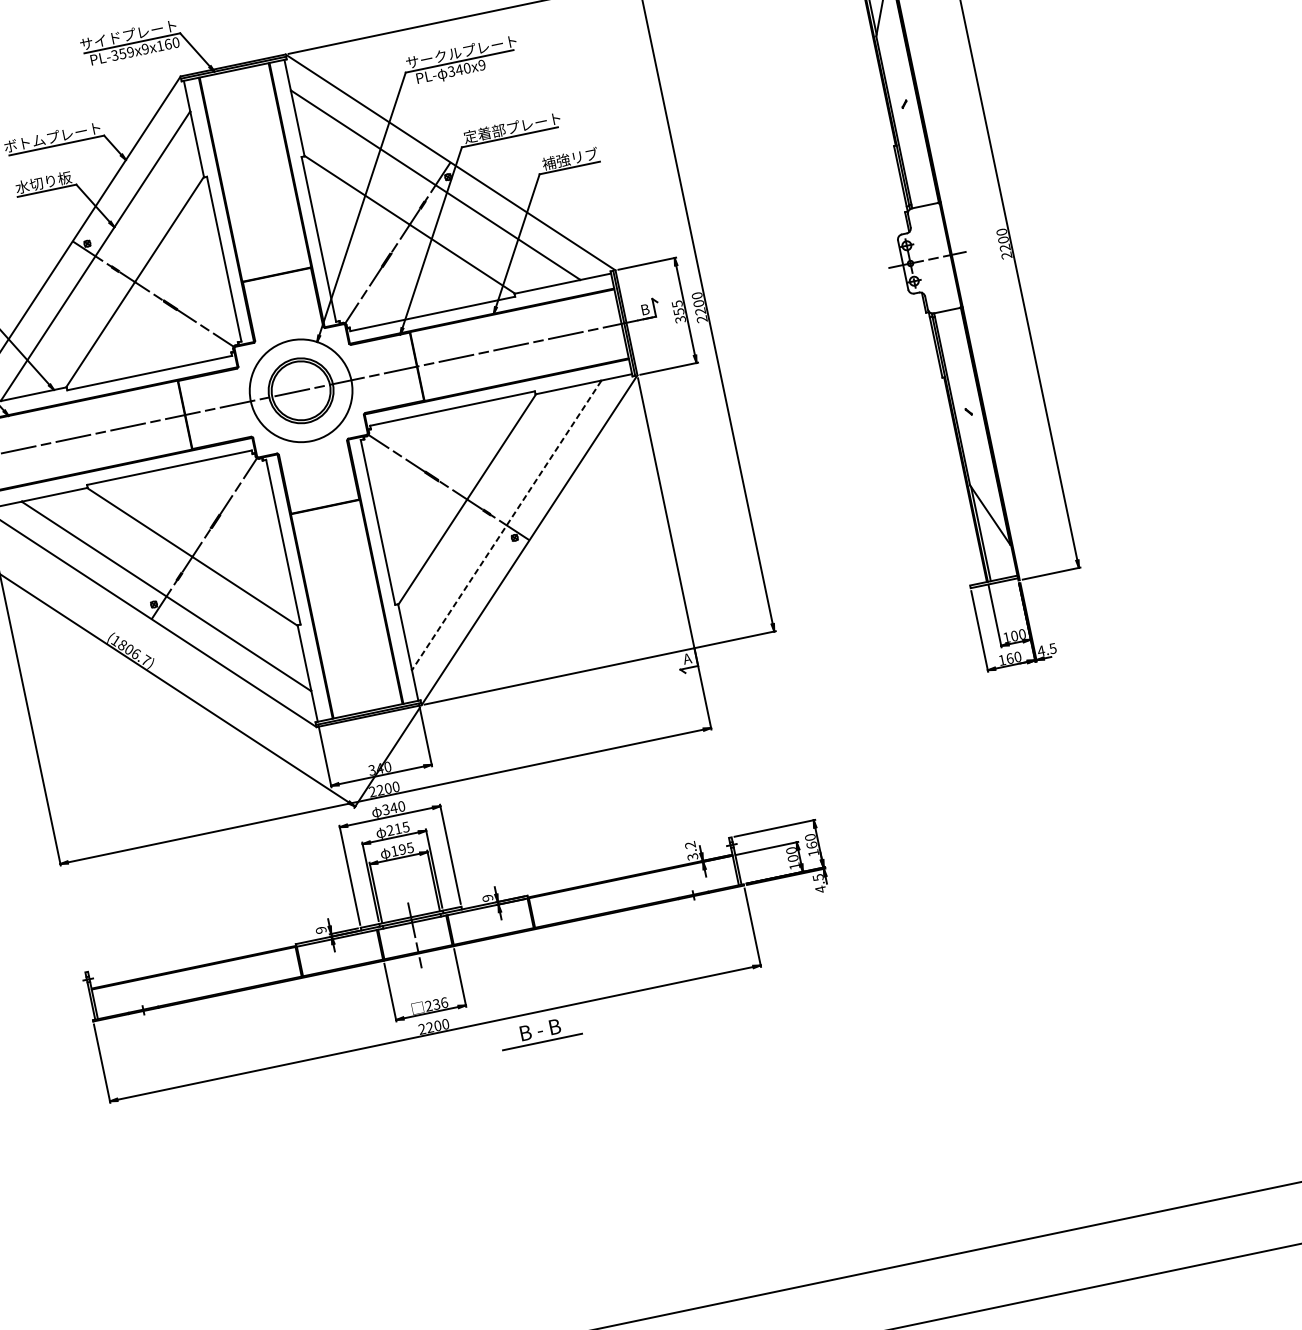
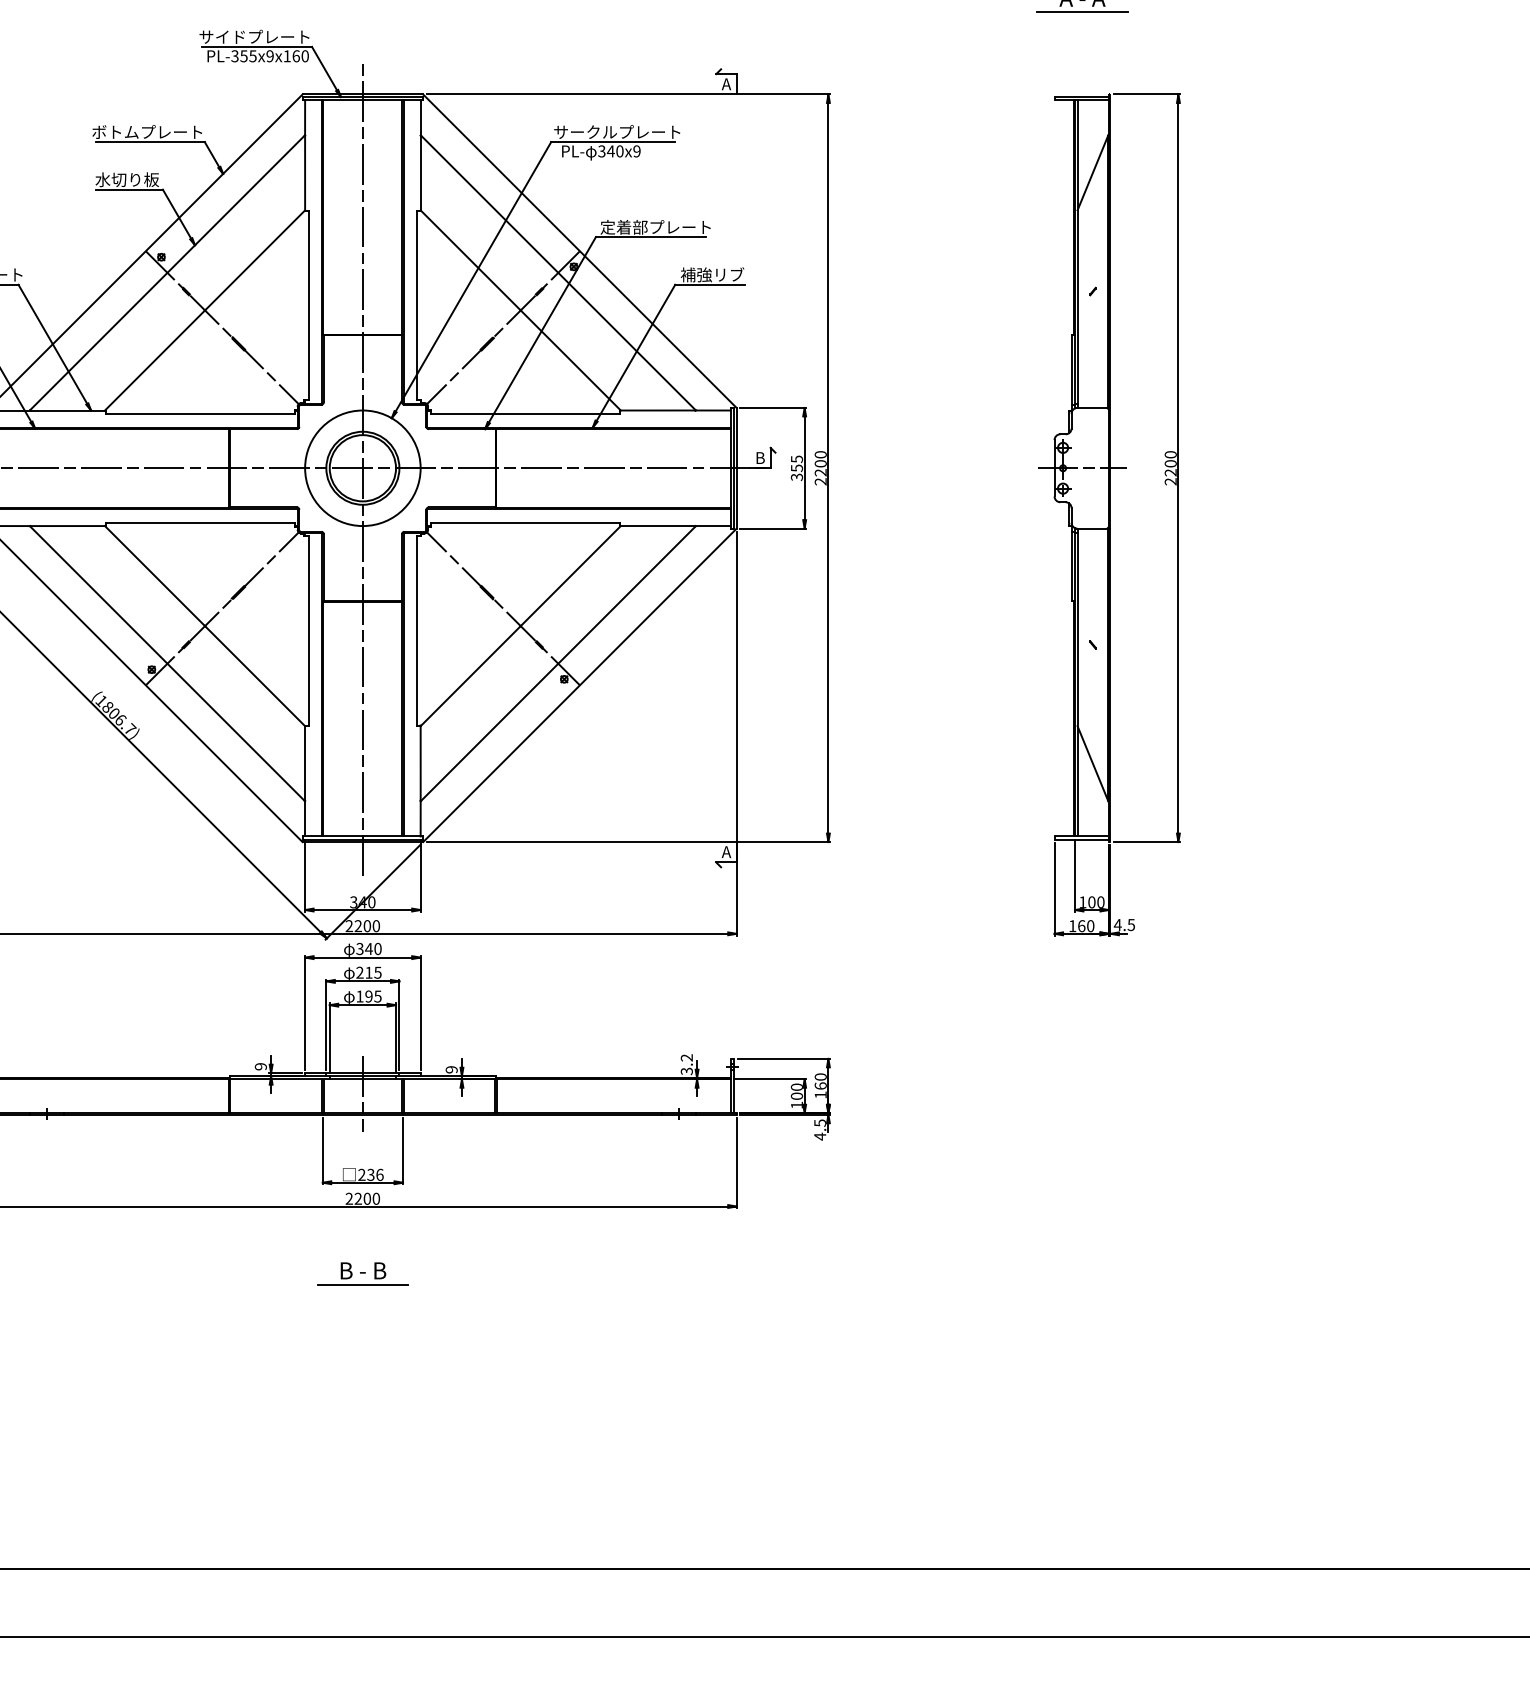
text: (130, 52) -> (252, 56), PL-359x9x160 -> PL-355x9x160
line: (300, 391) -> (362, 468), added
line: (506, 526) -> (557, 664), dashed -> solid
part: (540, 1032) -> (362, 1273), moved

